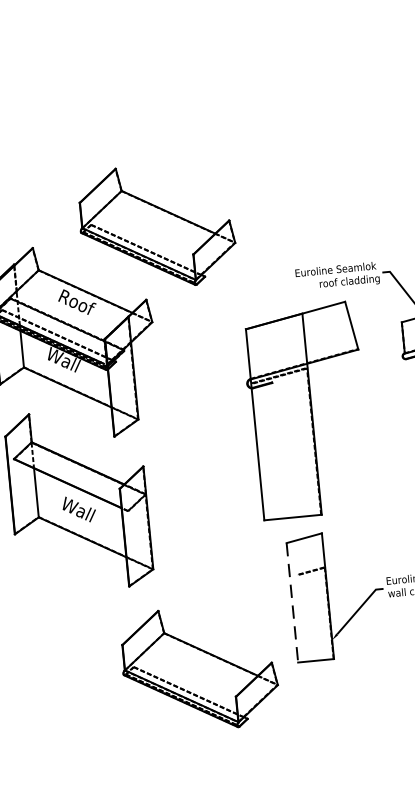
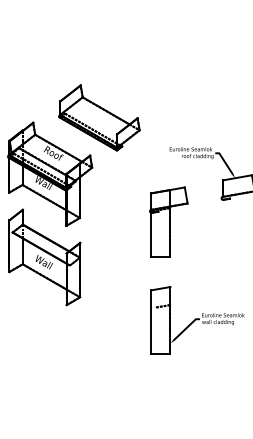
part: (306, 409) -> (168, 221), size x0.62
line: (292, 601) -> (151, 321), dashed -> solid
part: (199, 668) -> (99, 351), removed

